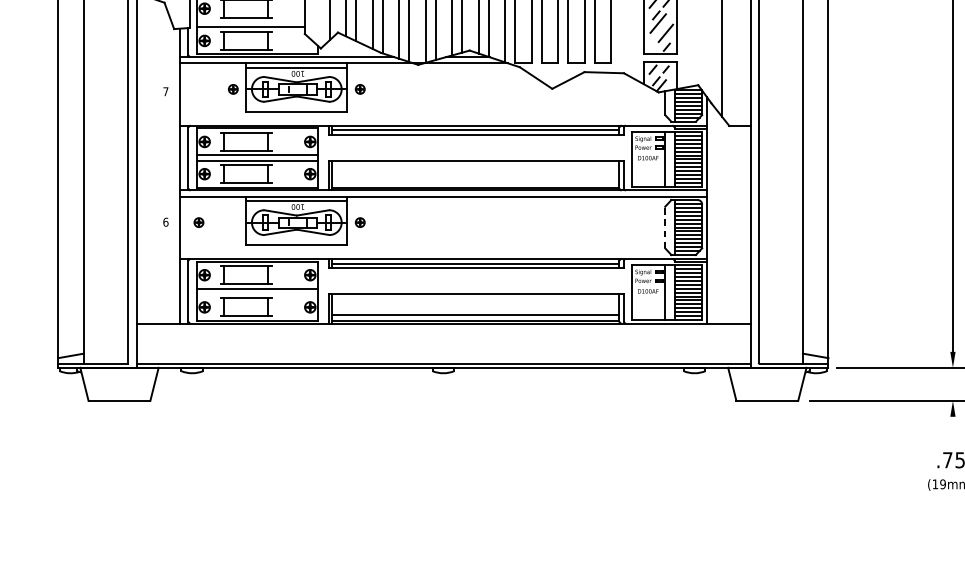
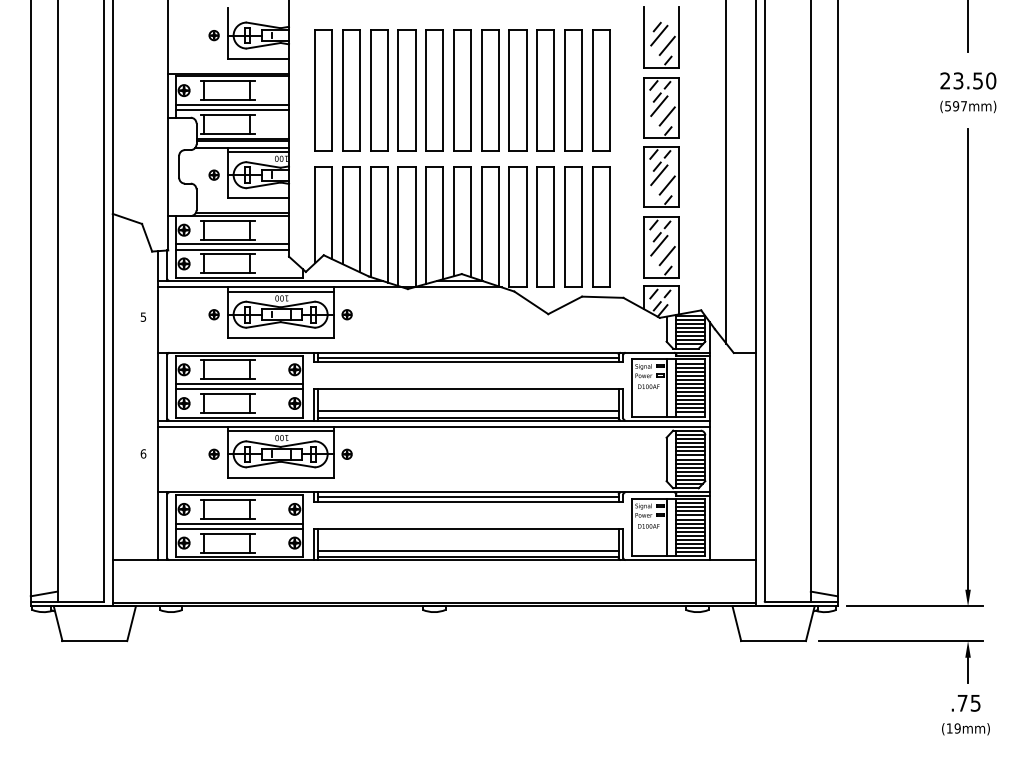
line: (250, 22) -> (232, 244), added
text: (165, 91) -> (143, 316), 7 -> 5
line: (475, 181) -> (467, 411), added
part: (198, 221) -> (213, 453), moved
line: (665, 227) -> (666, 459), dashed -> solid
line: (257, 293) -> (239, 528), added
line: (953, 428) -> (968, 670), added

